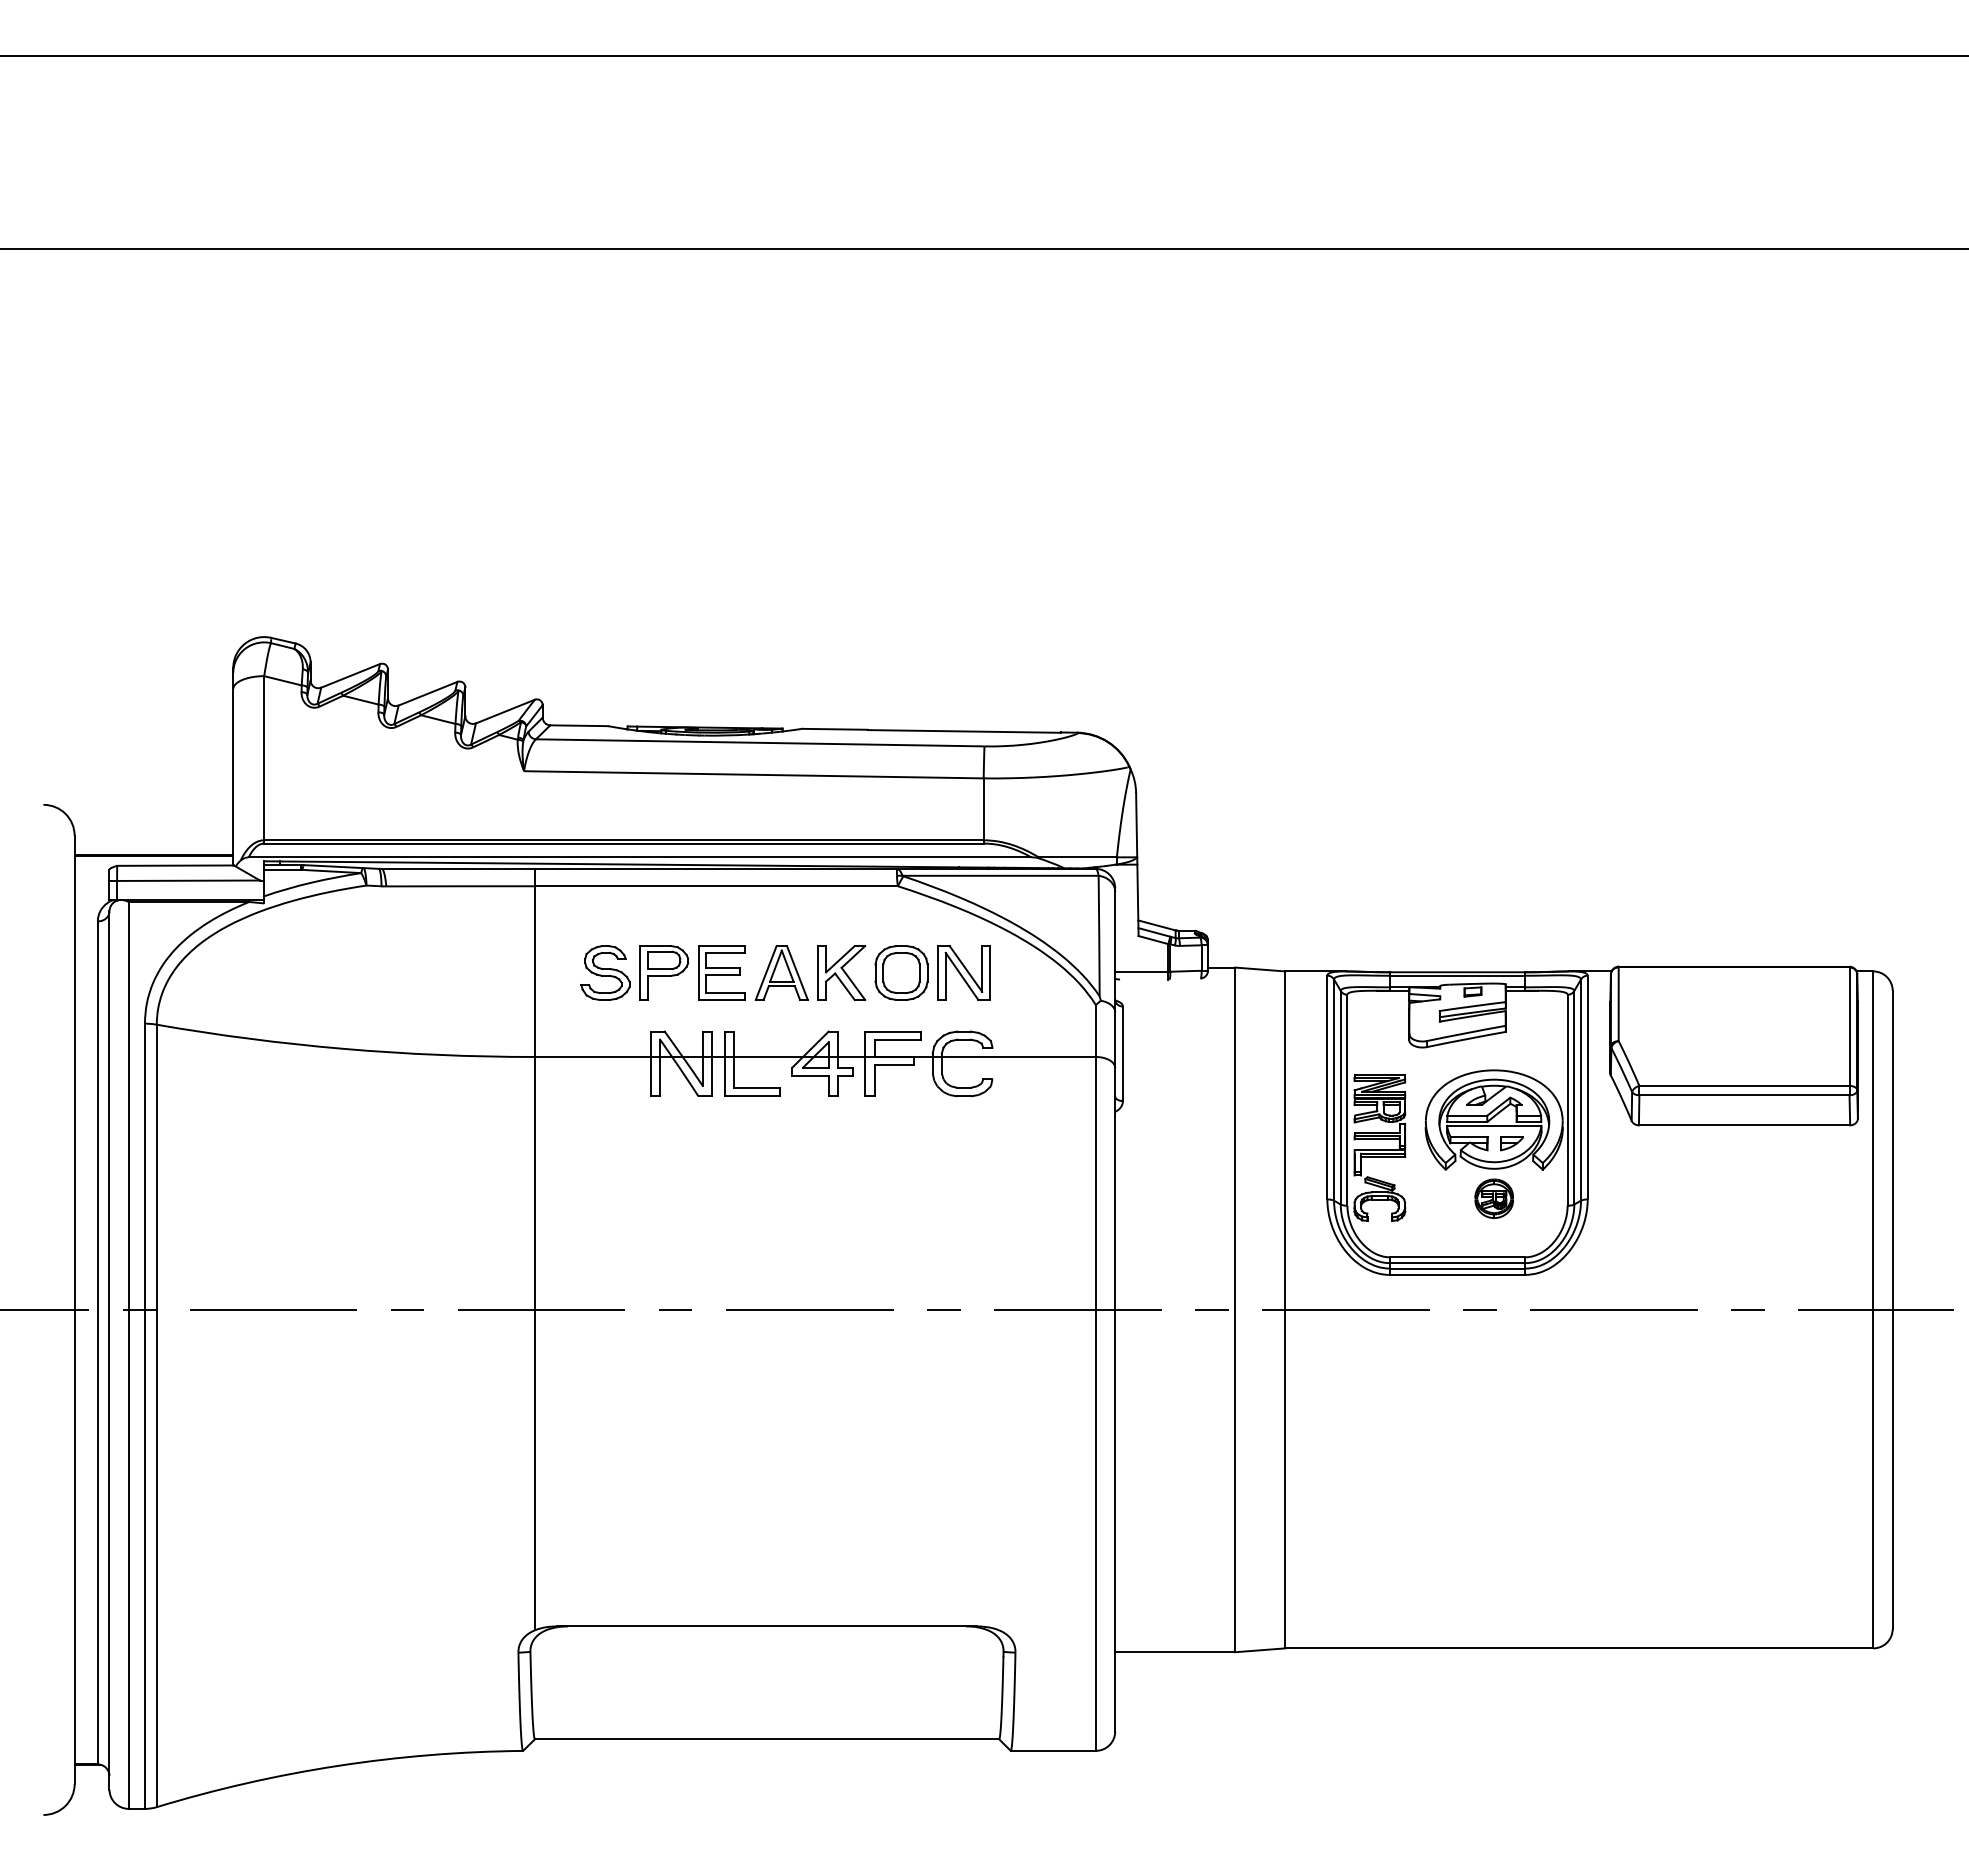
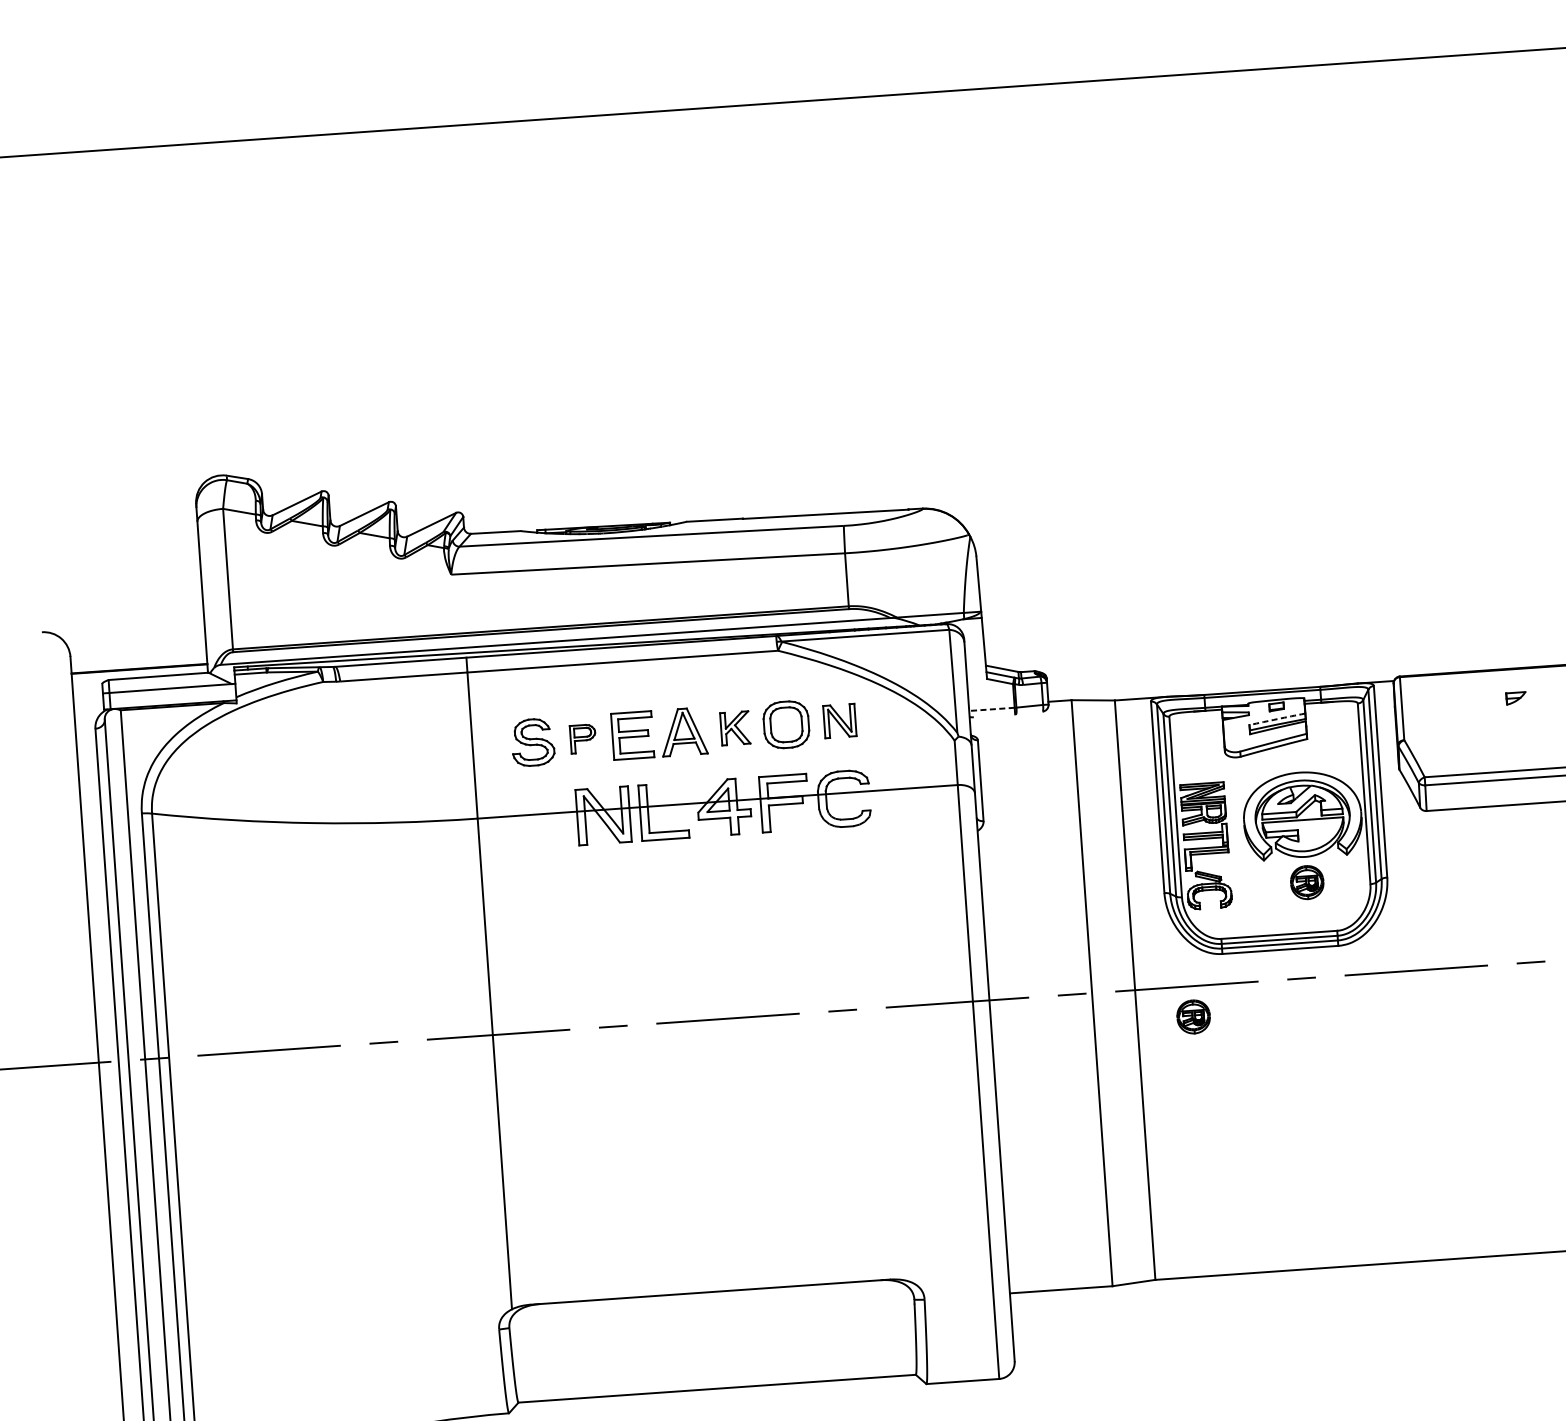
line: (1141, 971) -> (991, 709), solid -> dashed
part: (663, 972) -> (582, 738), size x0.6
part: (841, 972) -> (734, 727), size x0.7
part: (963, 972) -> (839, 720), size x0.7
arc: (1472, 1006) -> (1277, 719), solid -> dashed
part: (1511, 1143) -> (1515, 698), moved
part: (1350, 1345) -> (1192, 1016), added

